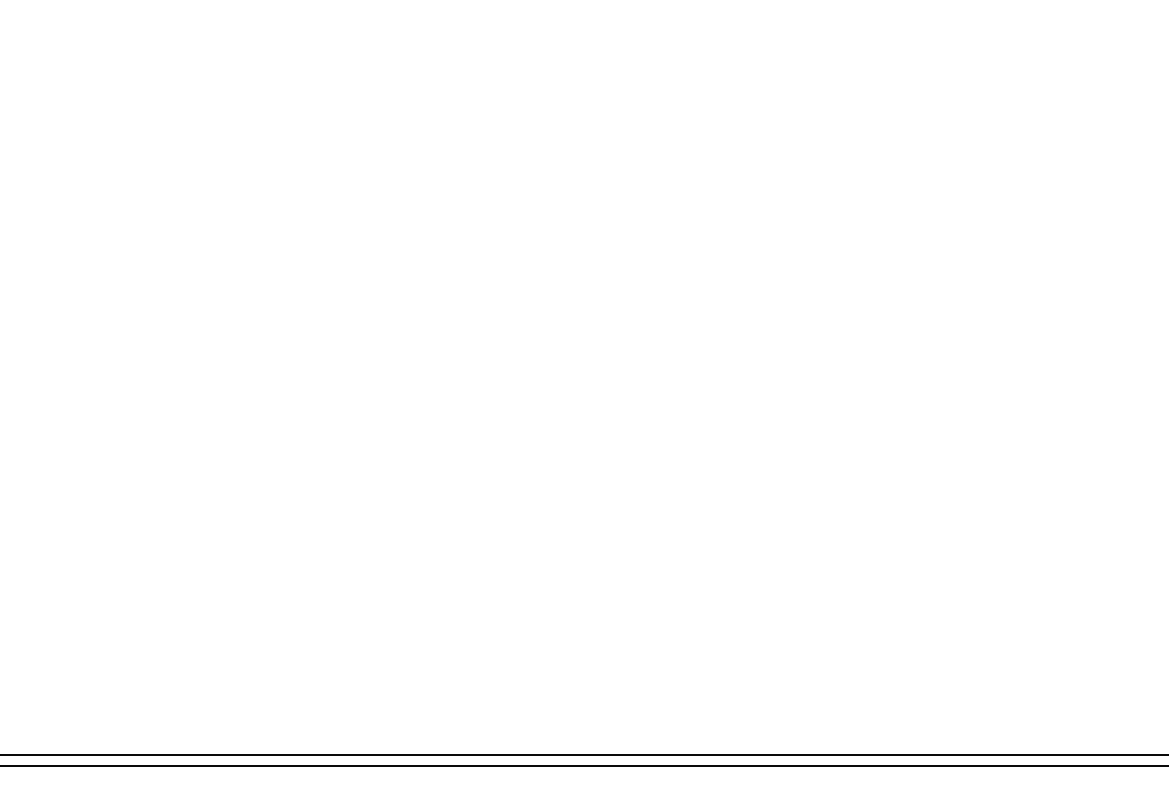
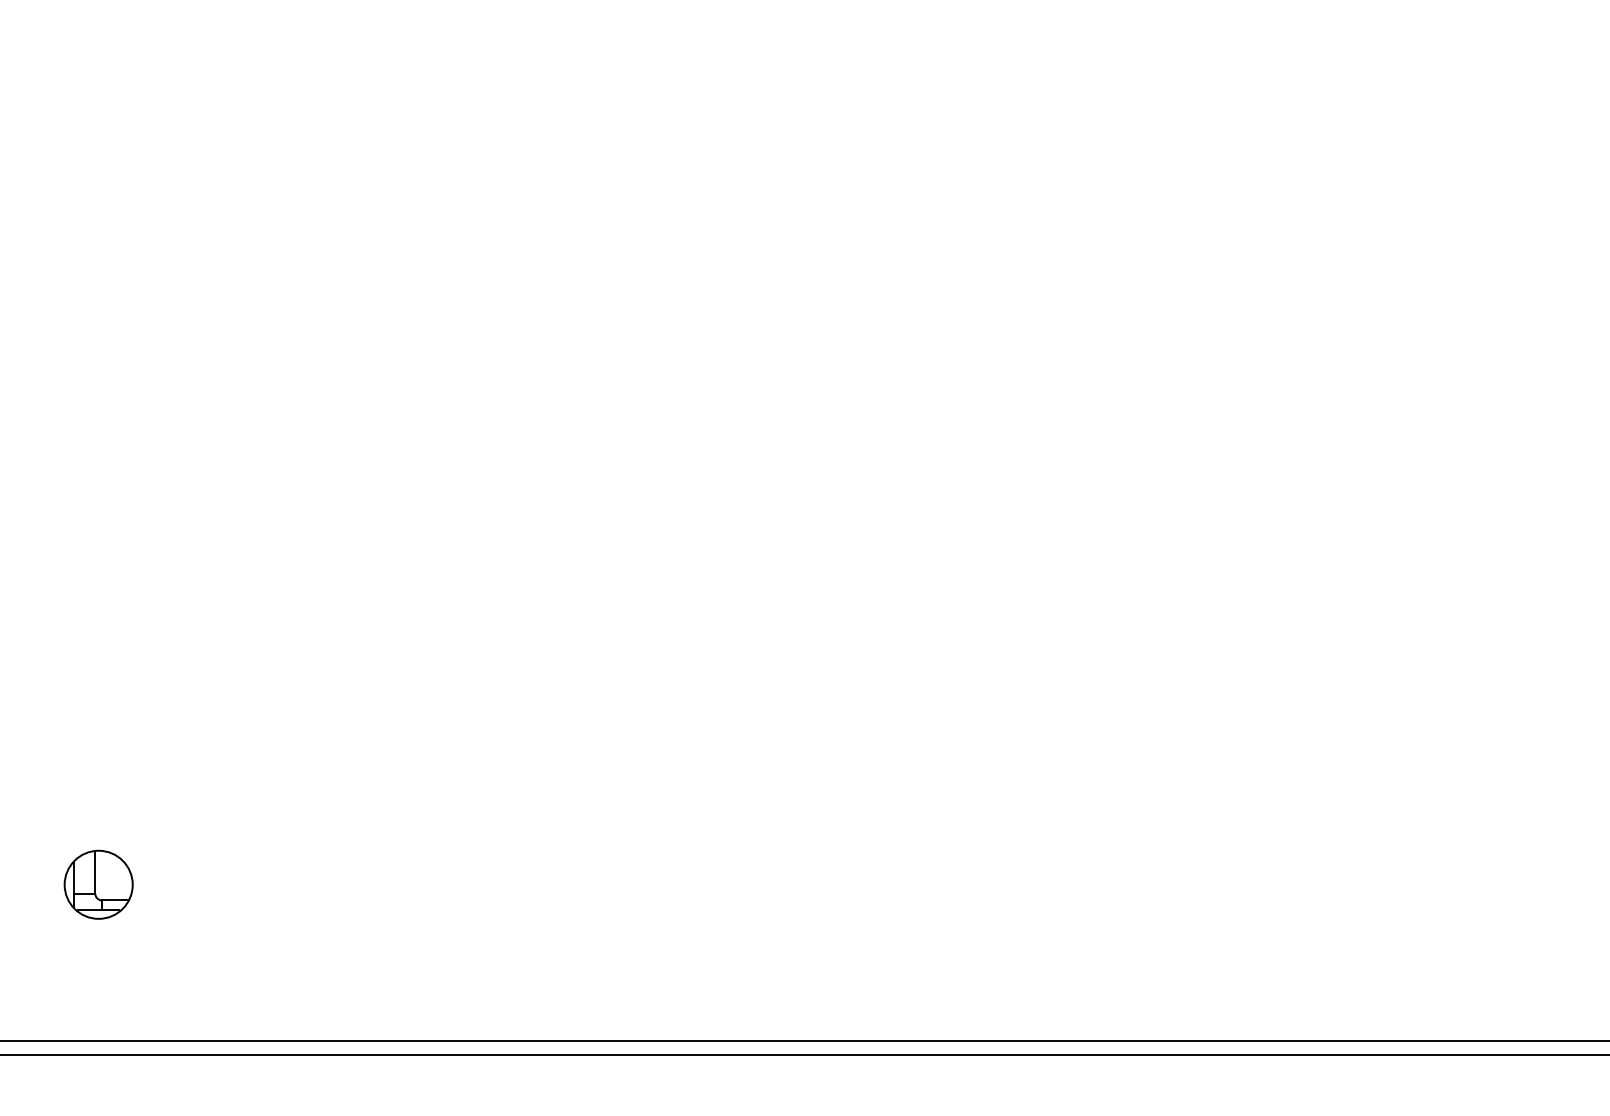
part: (85, 633) -> (98, 884), added

